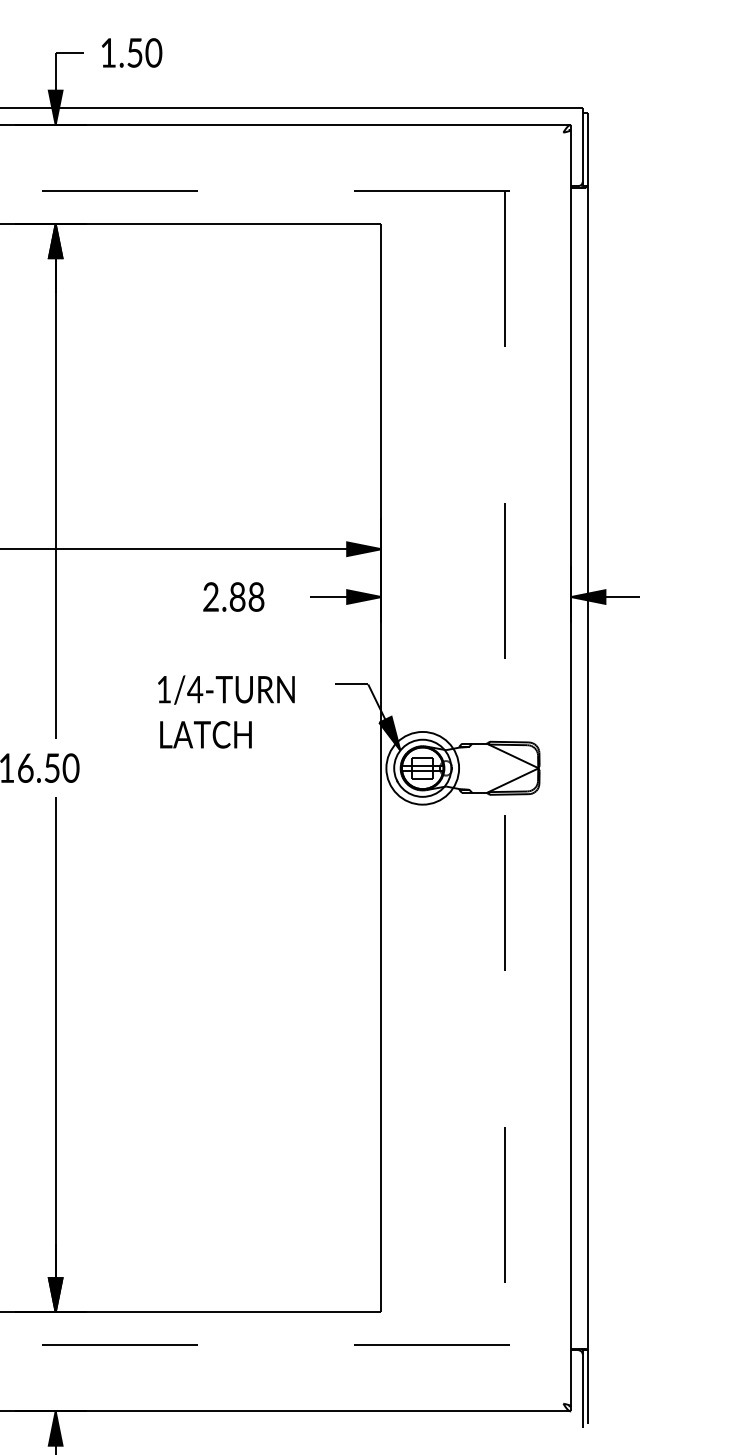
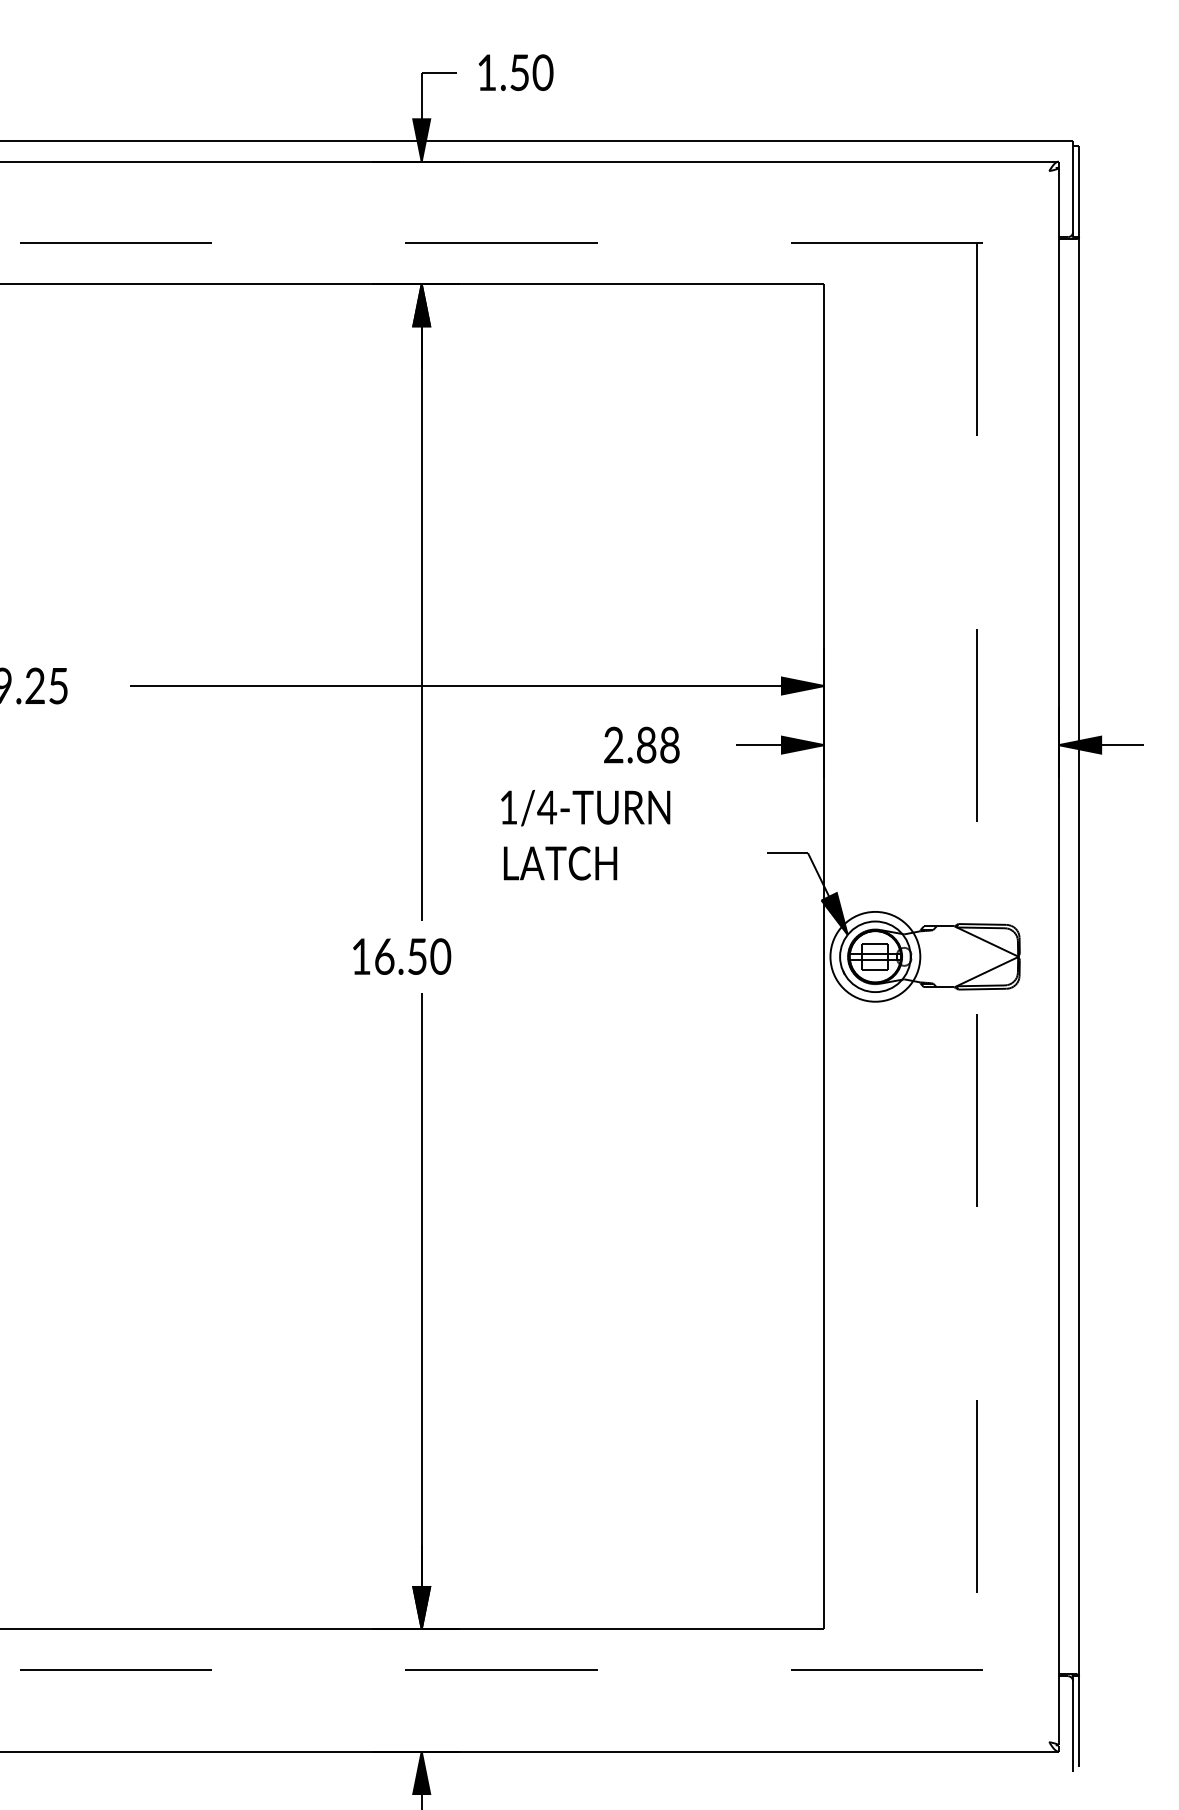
text: (226, 712) -> (585, 835), moved

